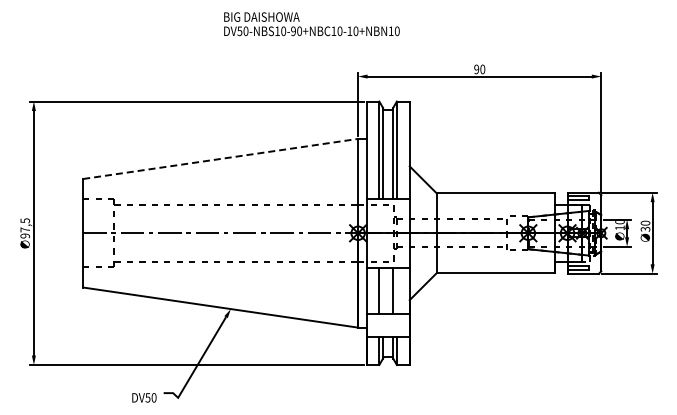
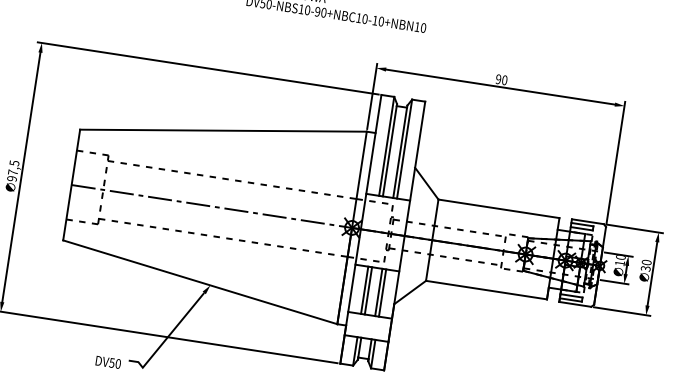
line: (220, 158) -> (223, 130), dashed -> solid
line: (383, 290) -> (369, 290), added
line: (396, 290) -> (382, 292), added

